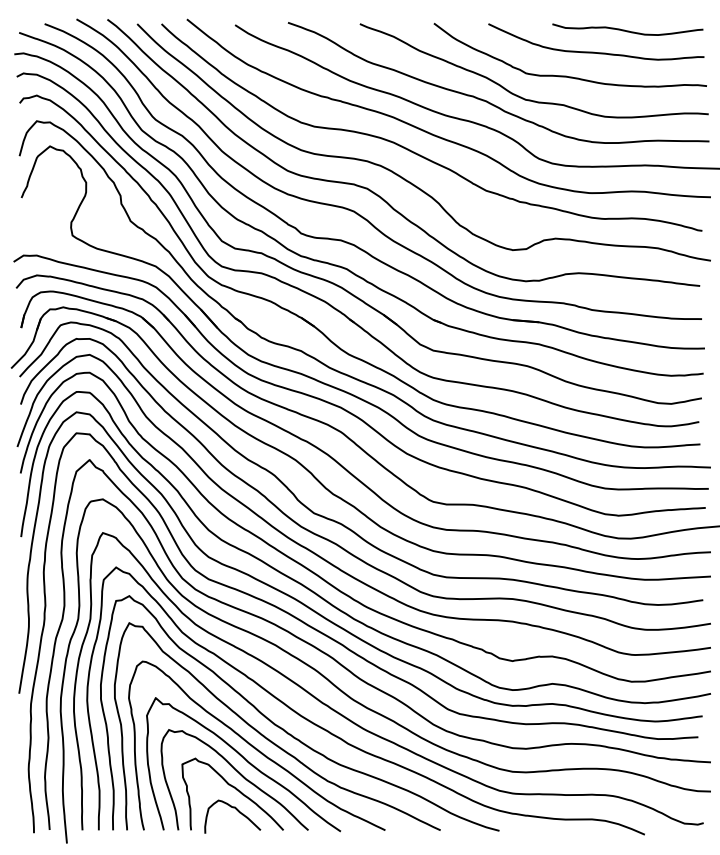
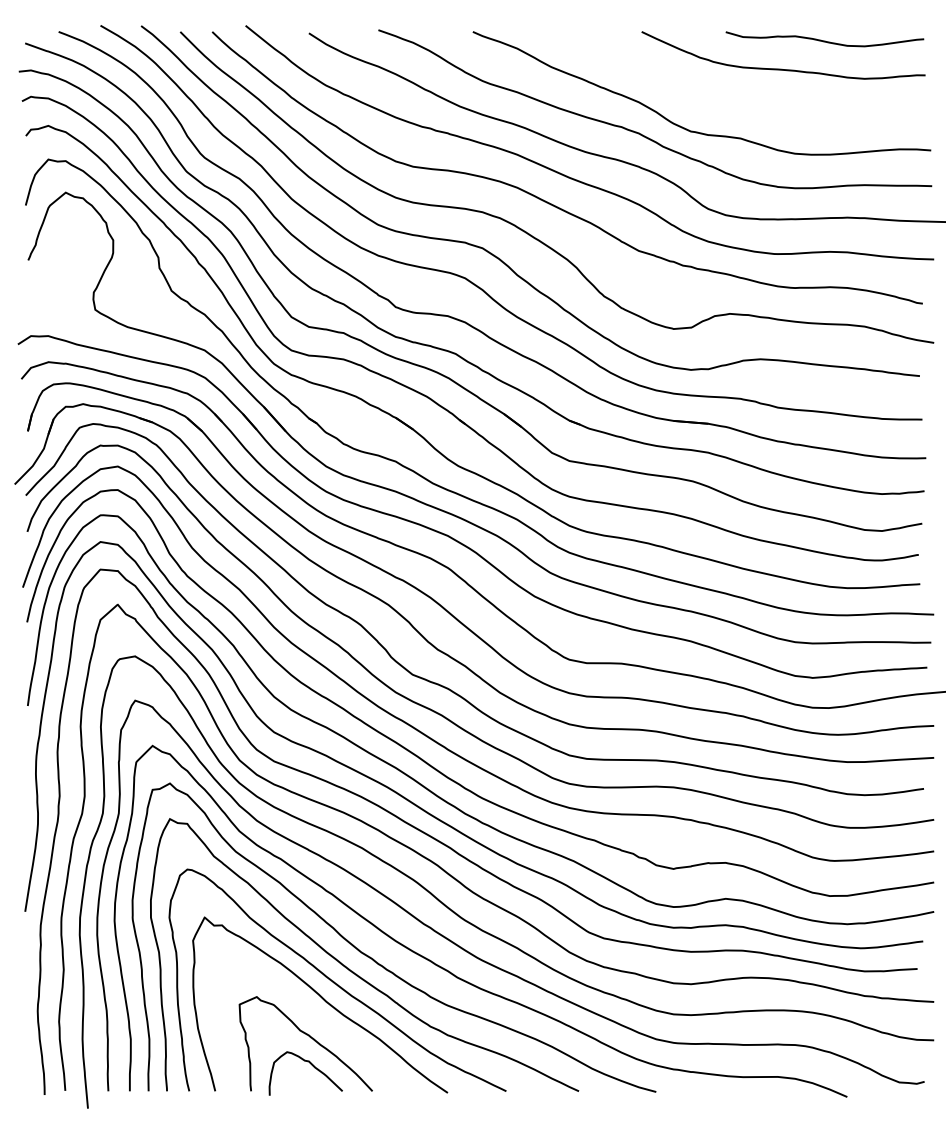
curve: (569, 76) -> (748, 100), removed
curve: (239, 774) -> (314, 1017), removed

